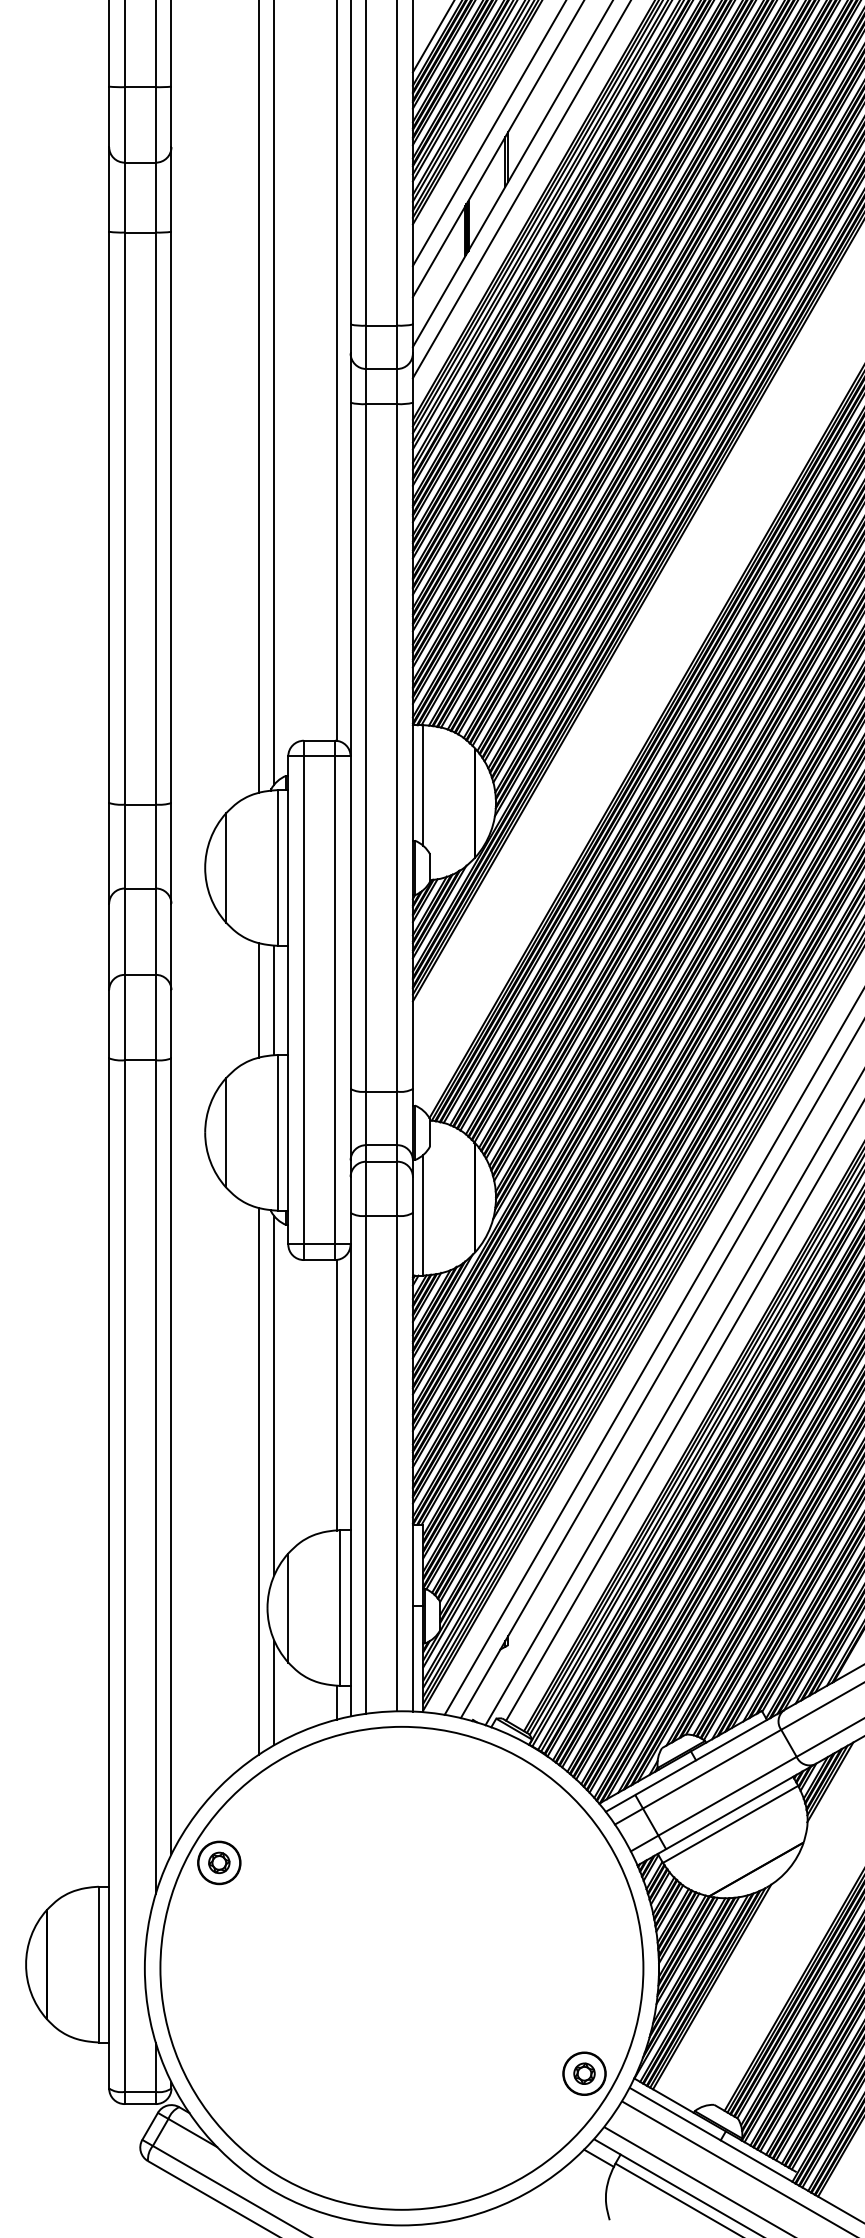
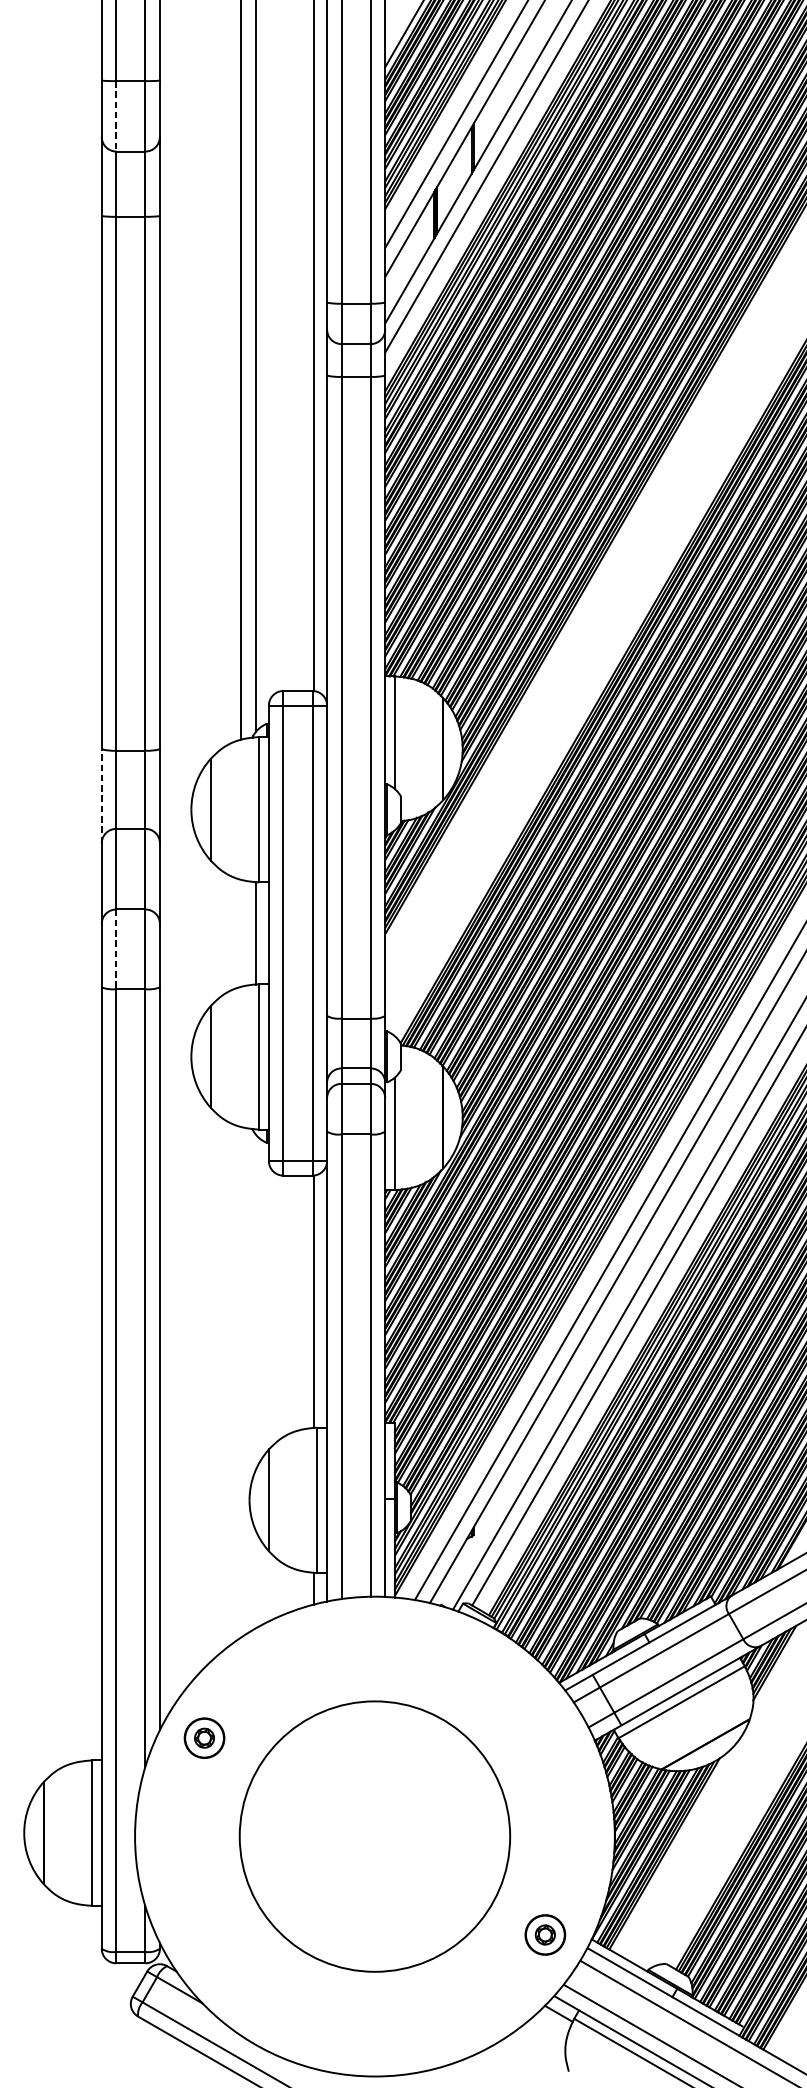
line: (124, 124) -> (116, 115), solid -> dashed
line: (109, 852) -> (102, 795), solid -> dashed
line: (258, 1000) -> (241, 933), removed
line: (124, 1017) -> (116, 949), solid -> dashed
line: (274, 1395) -> (256, 1302), removed
line: (258, 1480) -> (241, 1381), removed
line: (274, 1692) -> (256, 1579), removed
circle: (401, 1967) -> (374, 1835), size x0.6

